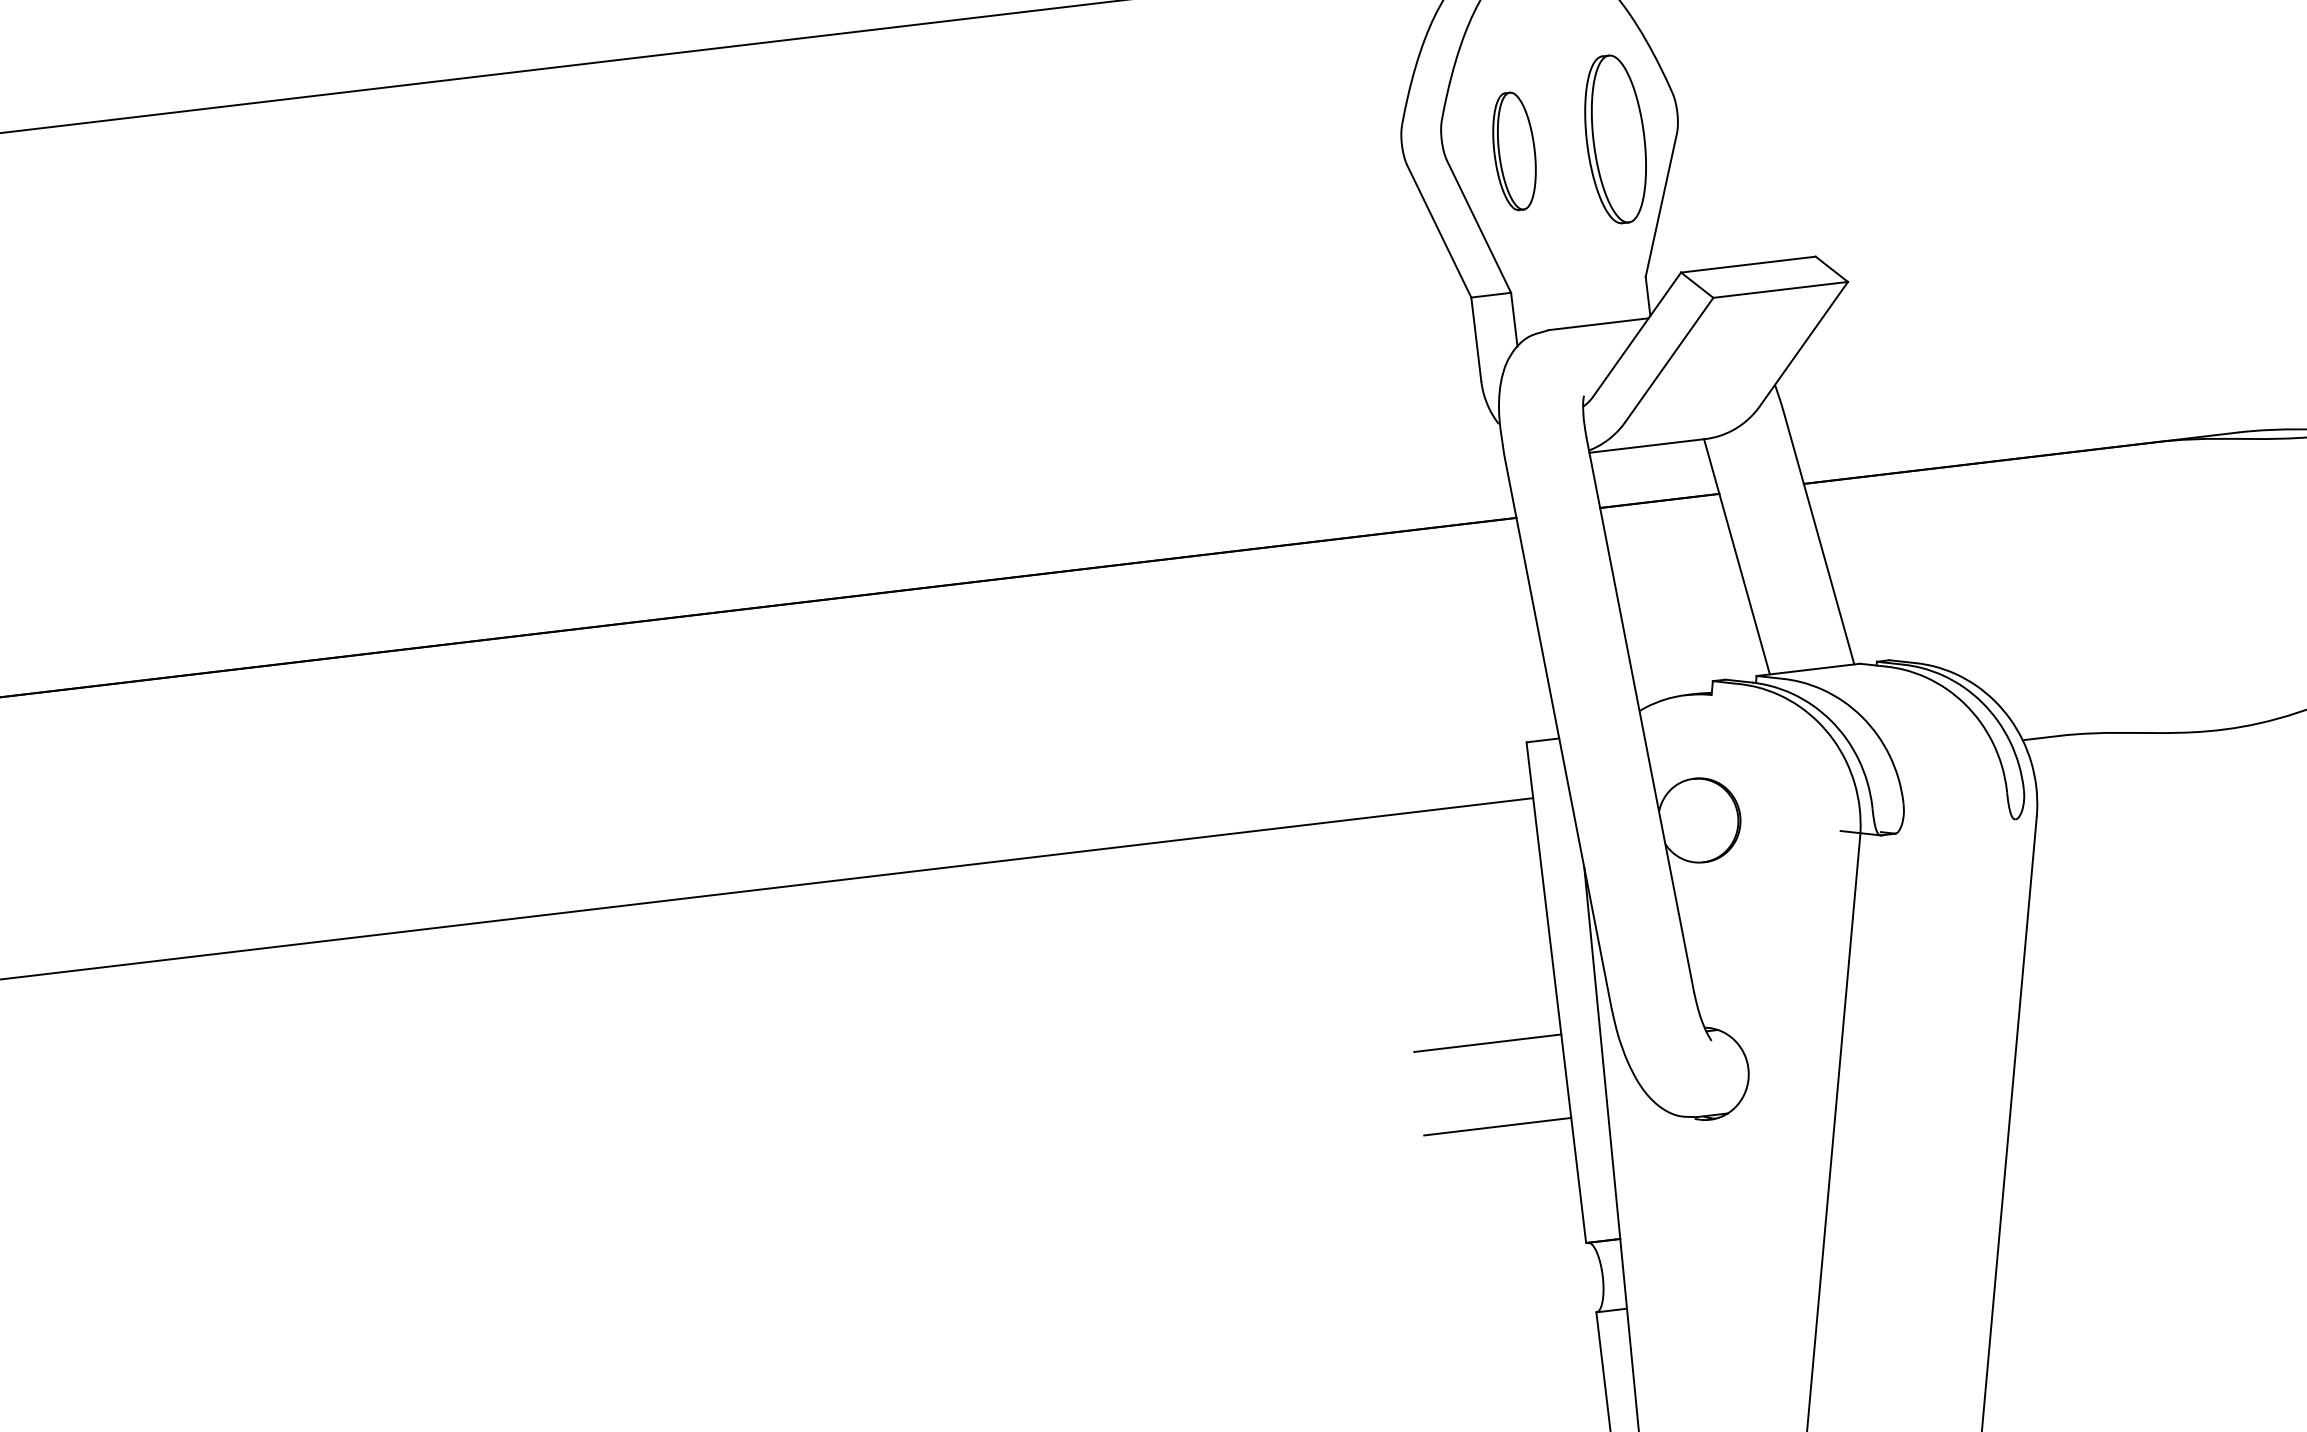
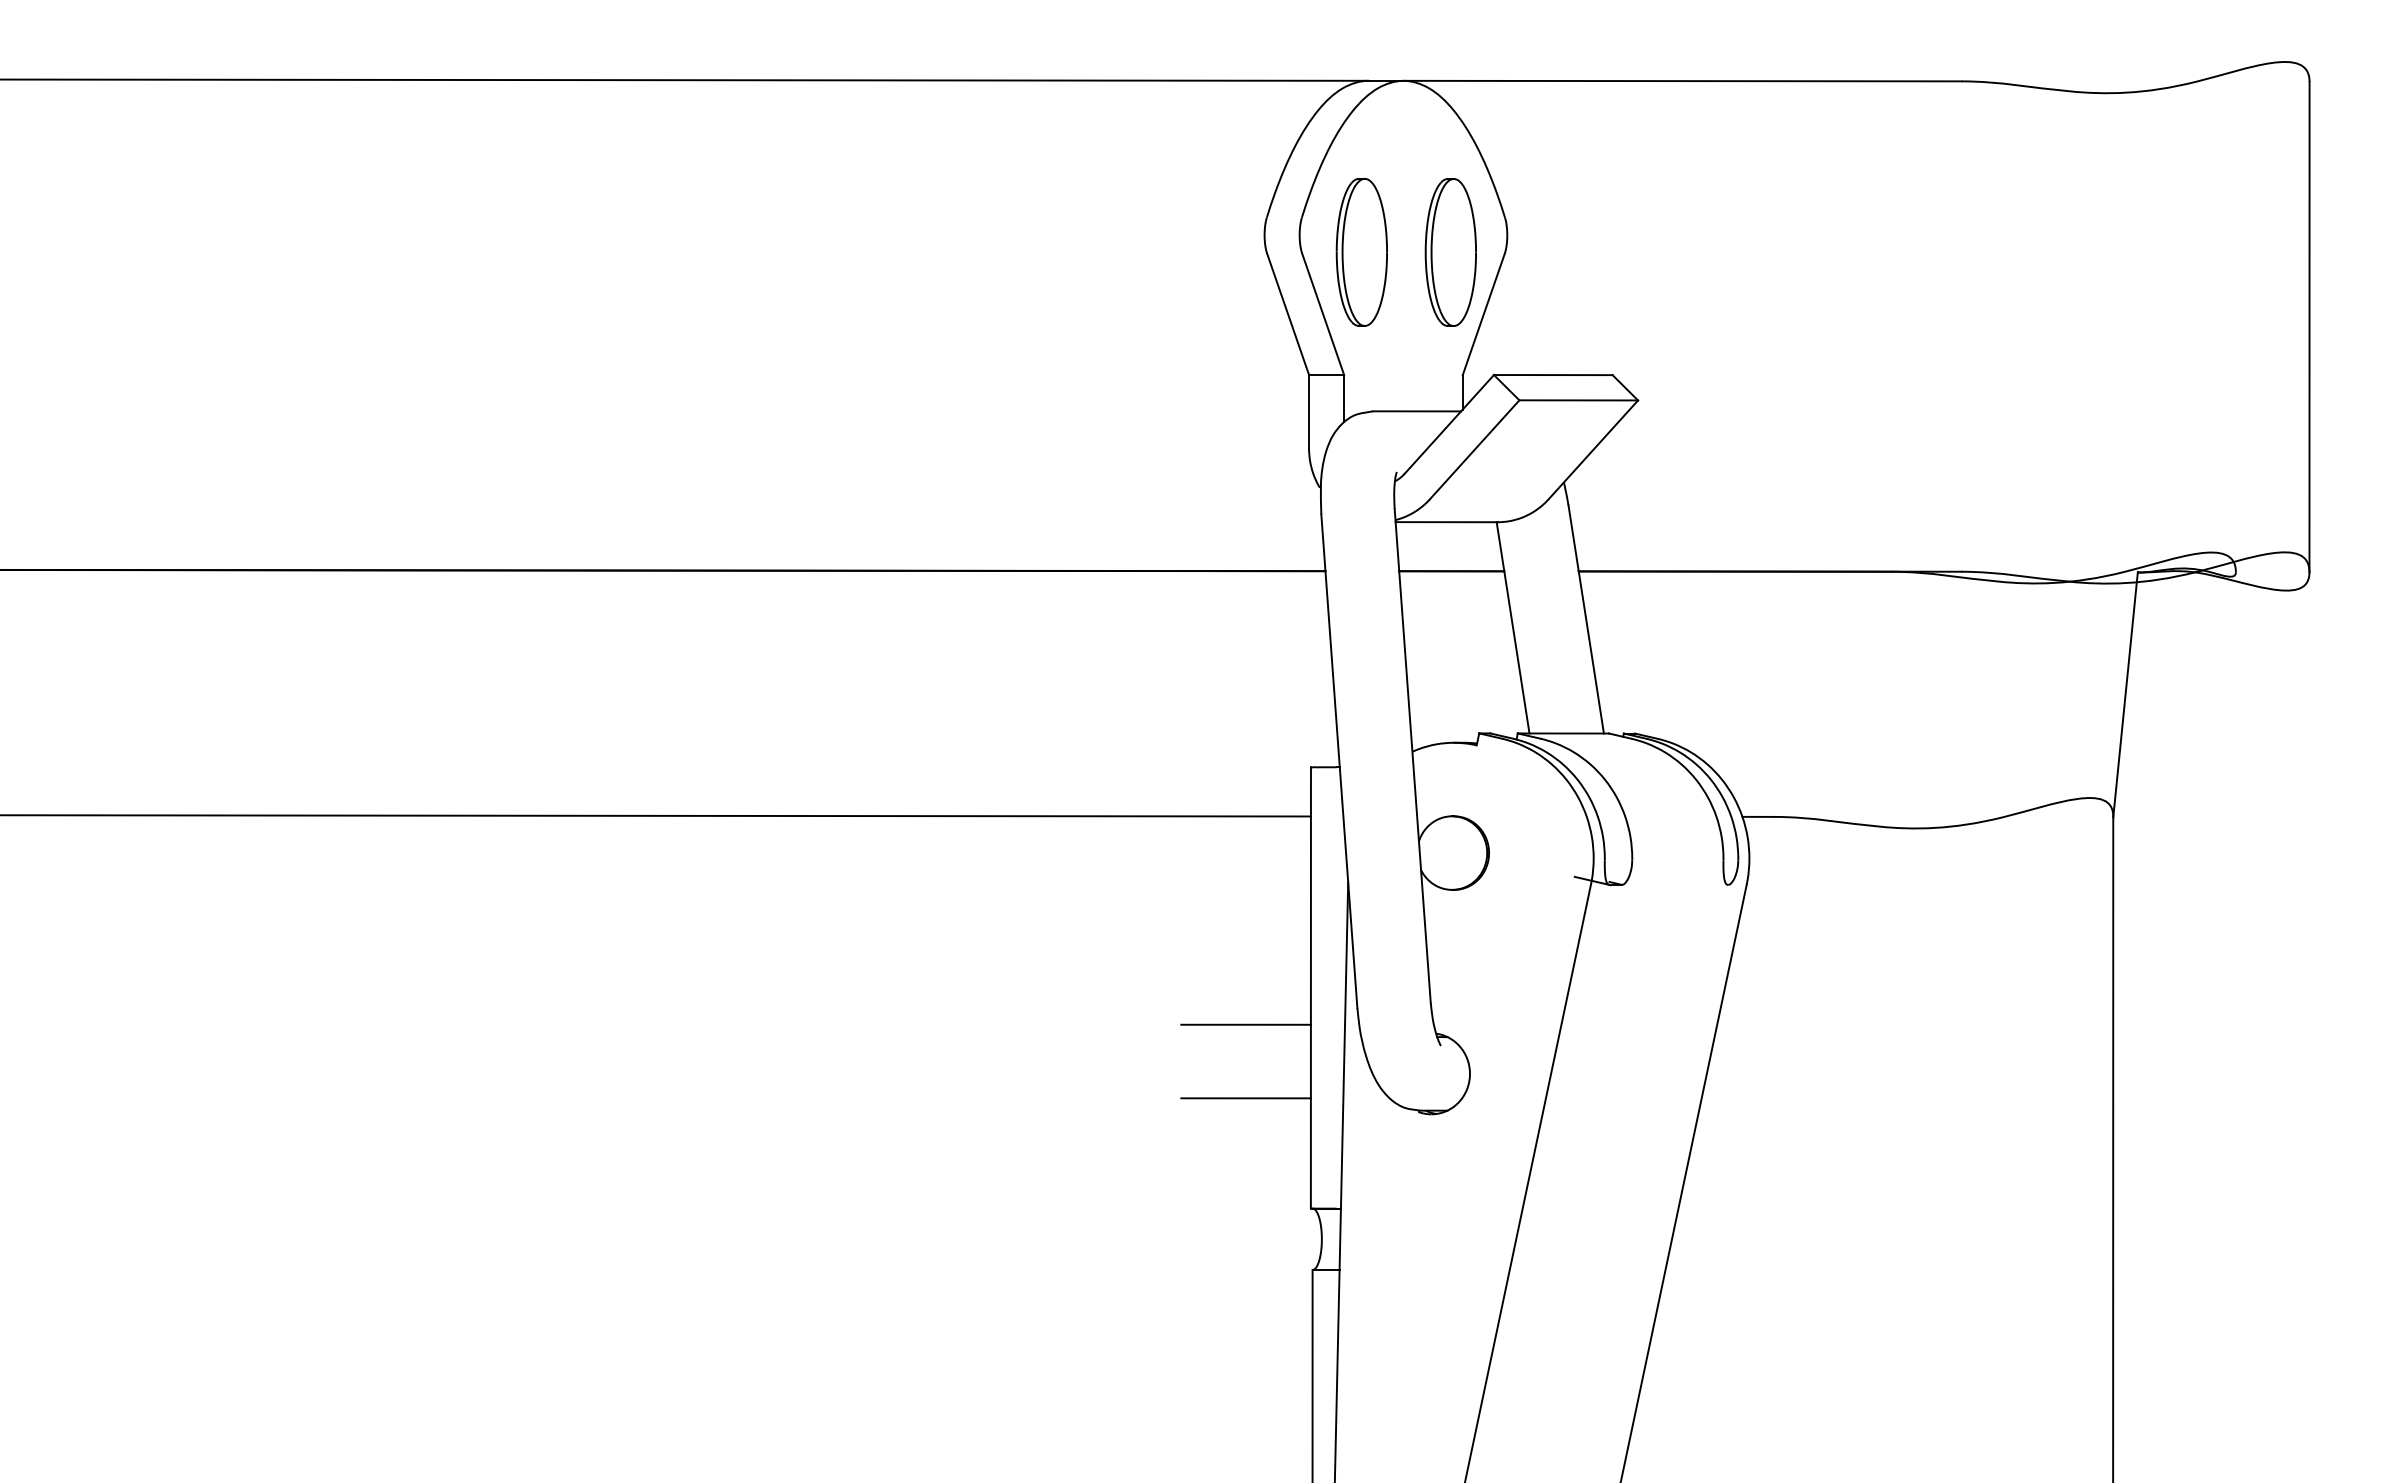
part: (1514, 151) -> (1361, 252), size x1.43

